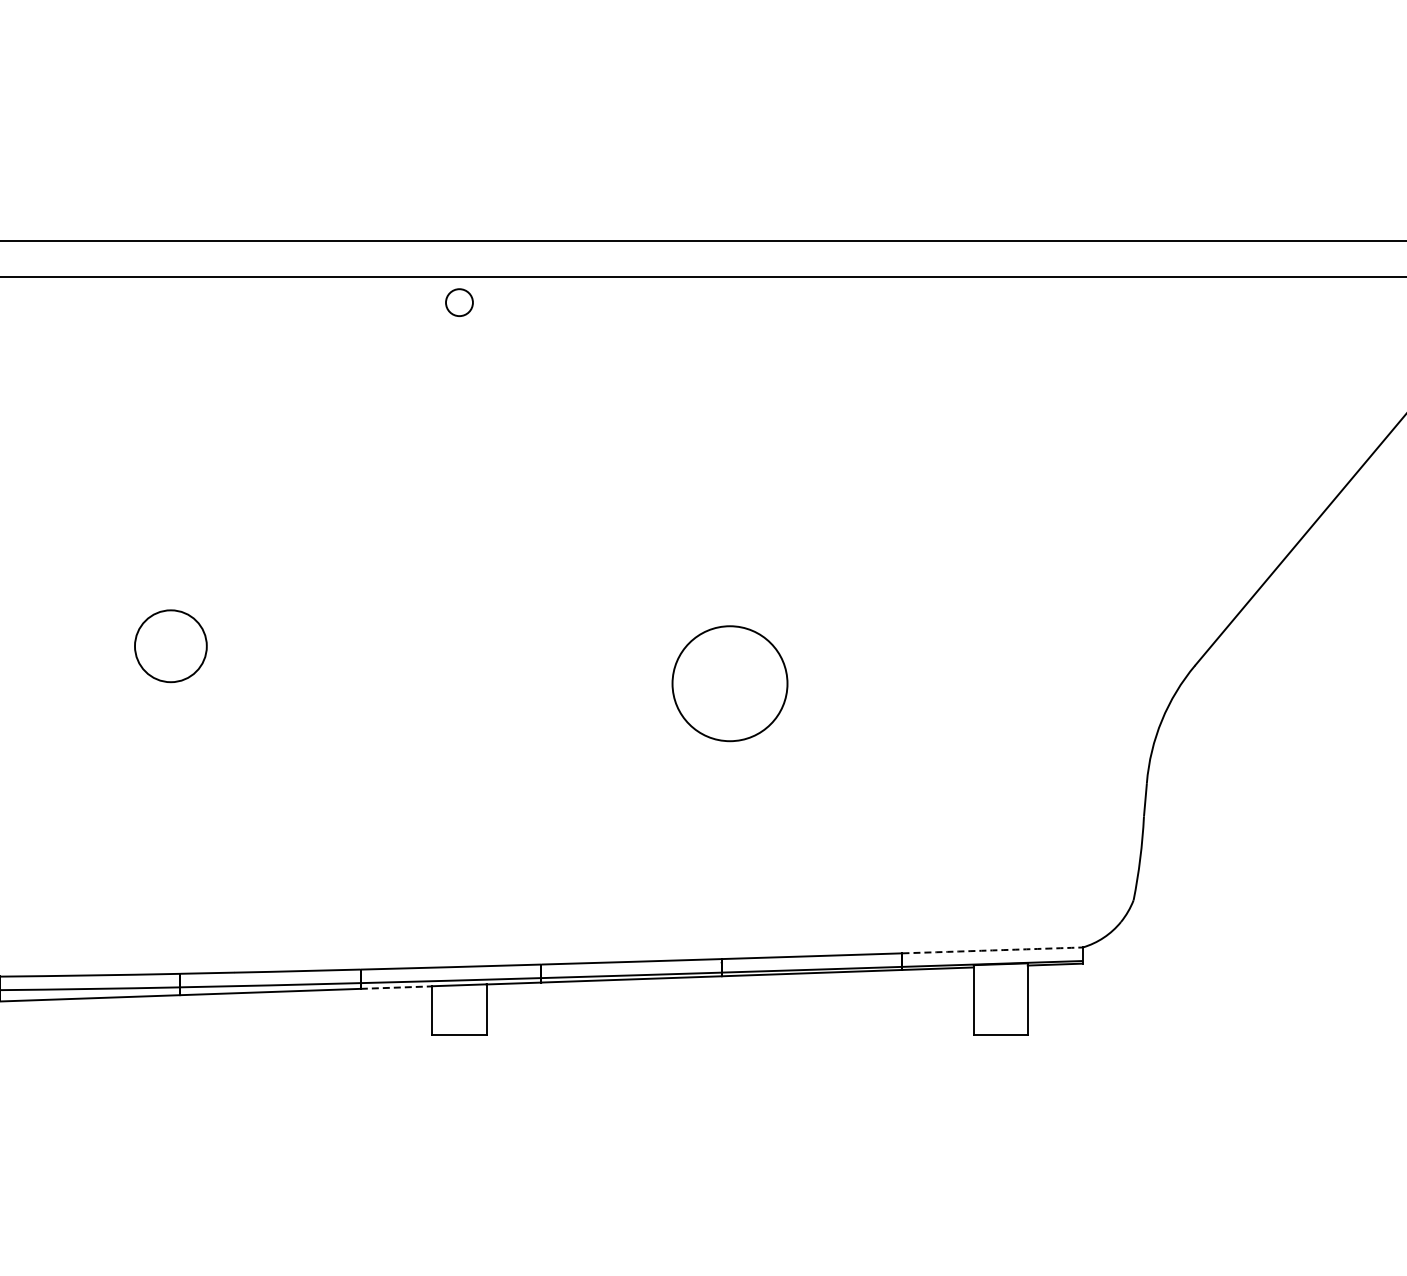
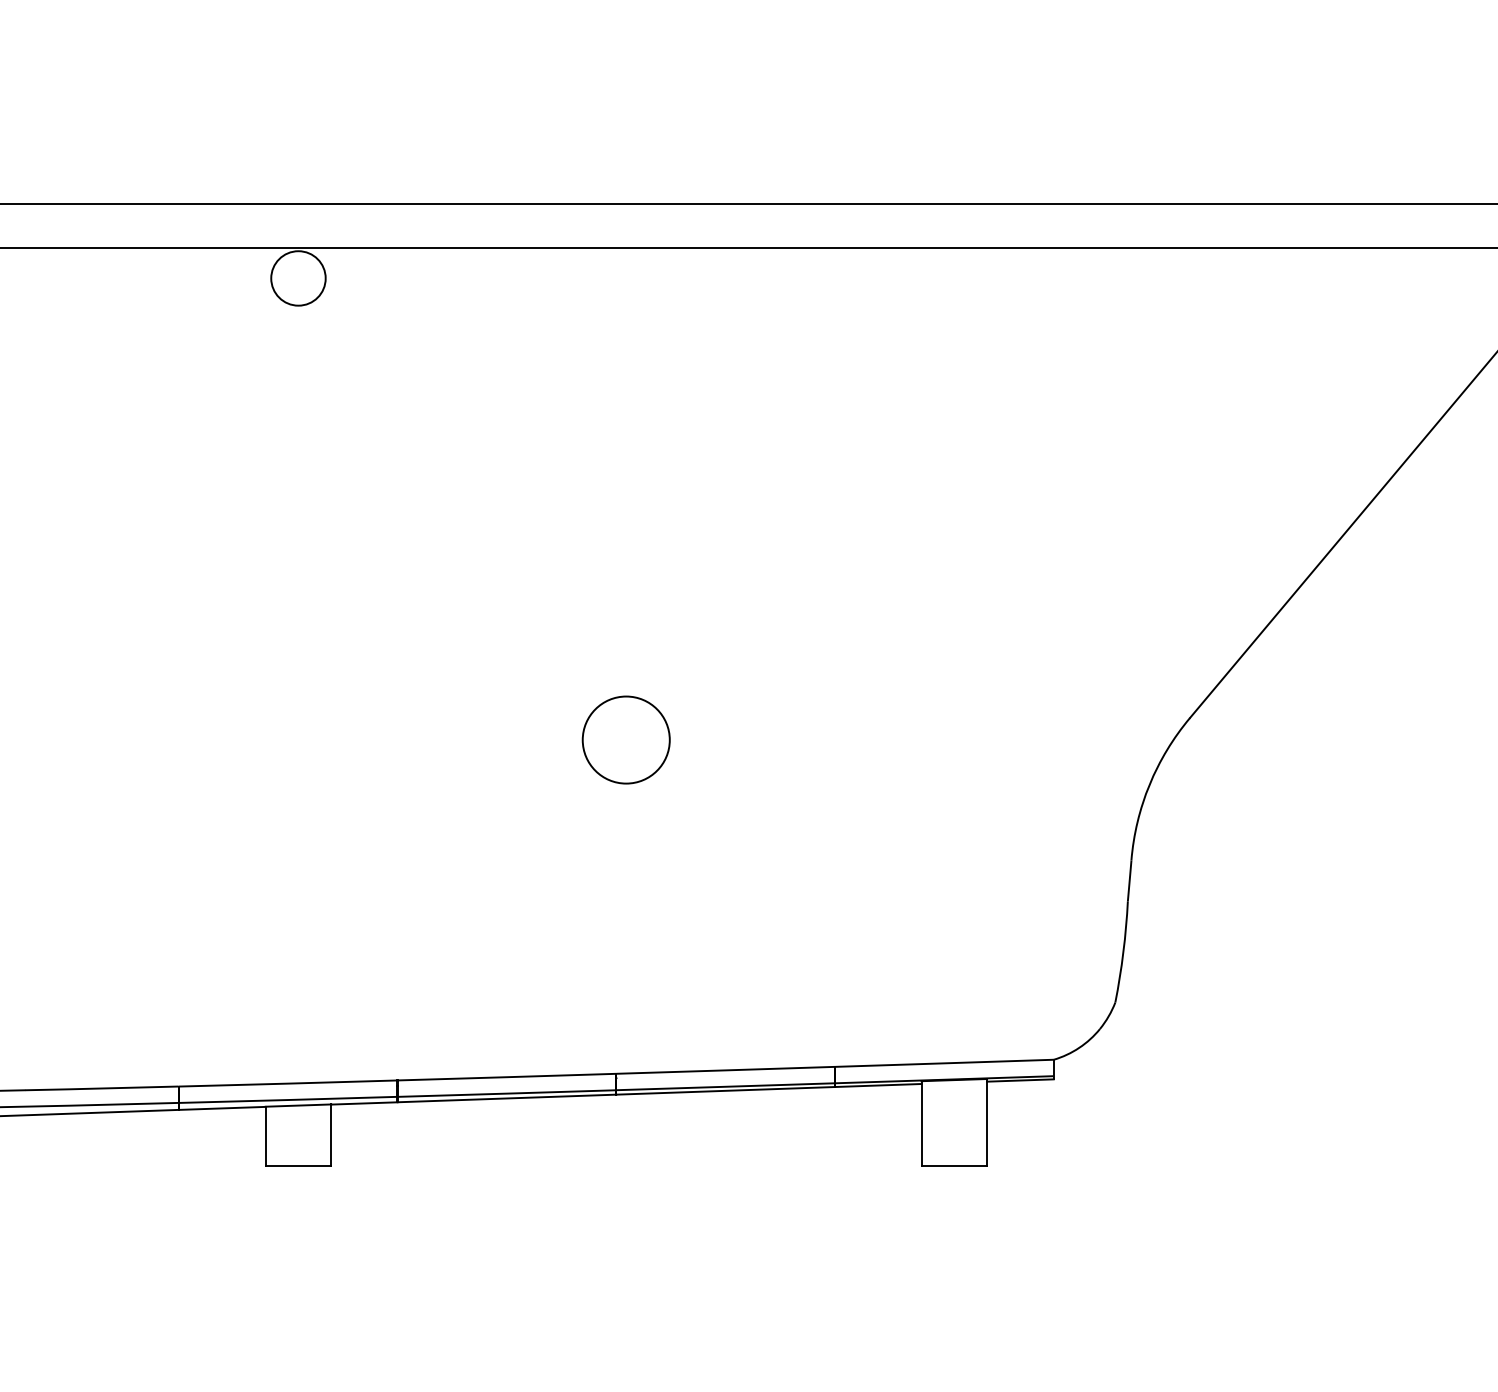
circle: (459, 302) -> (298, 278), size x1.67
circle: (729, 683) -> (625, 739), size x0.62
arc: (992, 950) -> (944, 1063), dashed -> solid
line: (396, 987) -> (222, 1108), dashed -> solid

